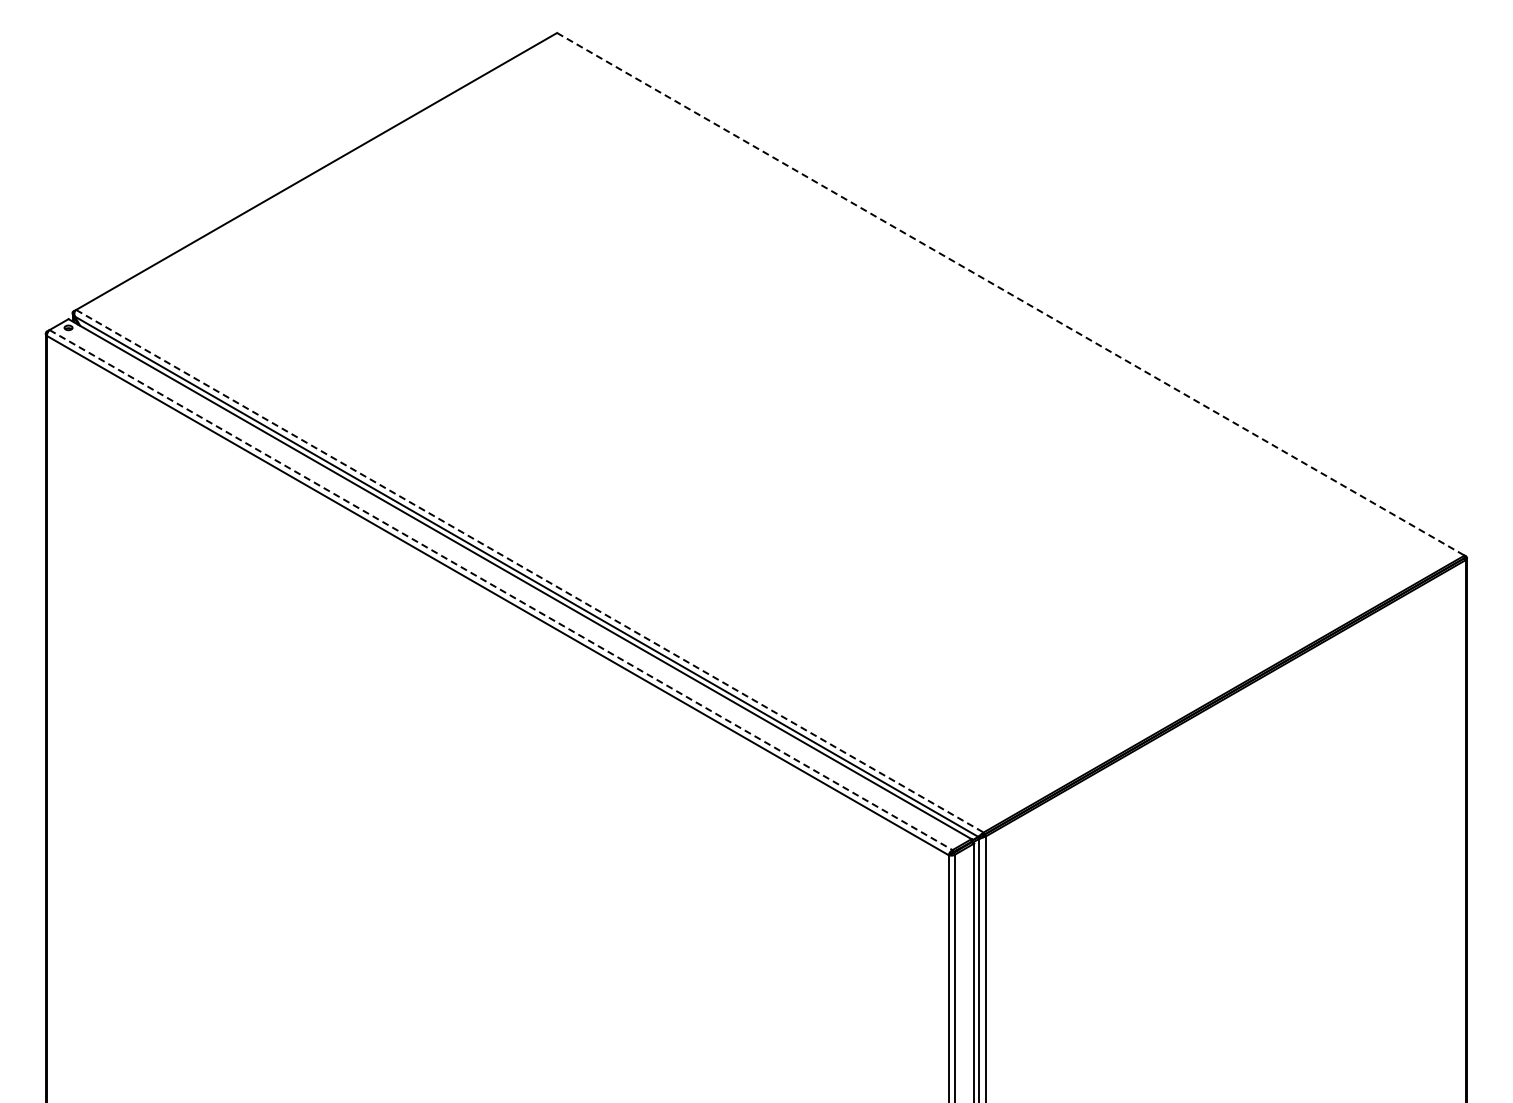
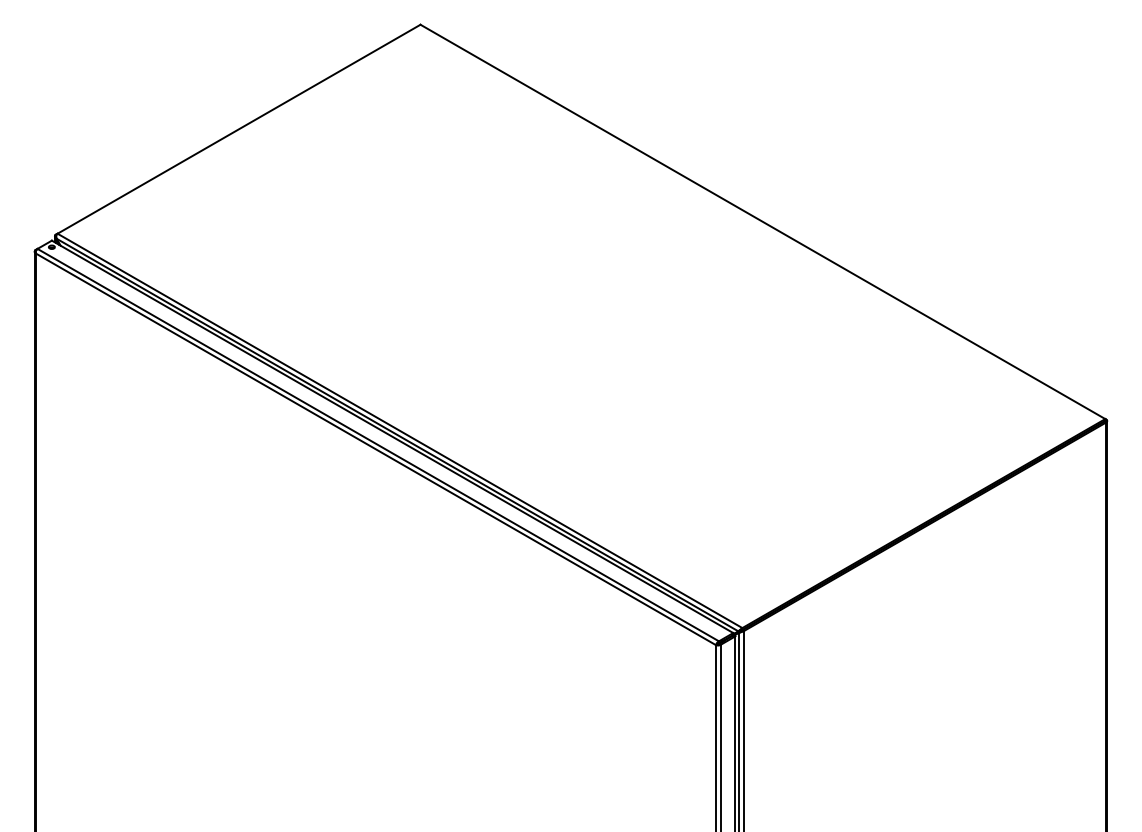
line: (1010, 294) -> (762, 222), dashed -> solid
line: (529, 571) -> (399, 431), dashed -> solid
line: (501, 590) -> (378, 445), dashed -> solid

